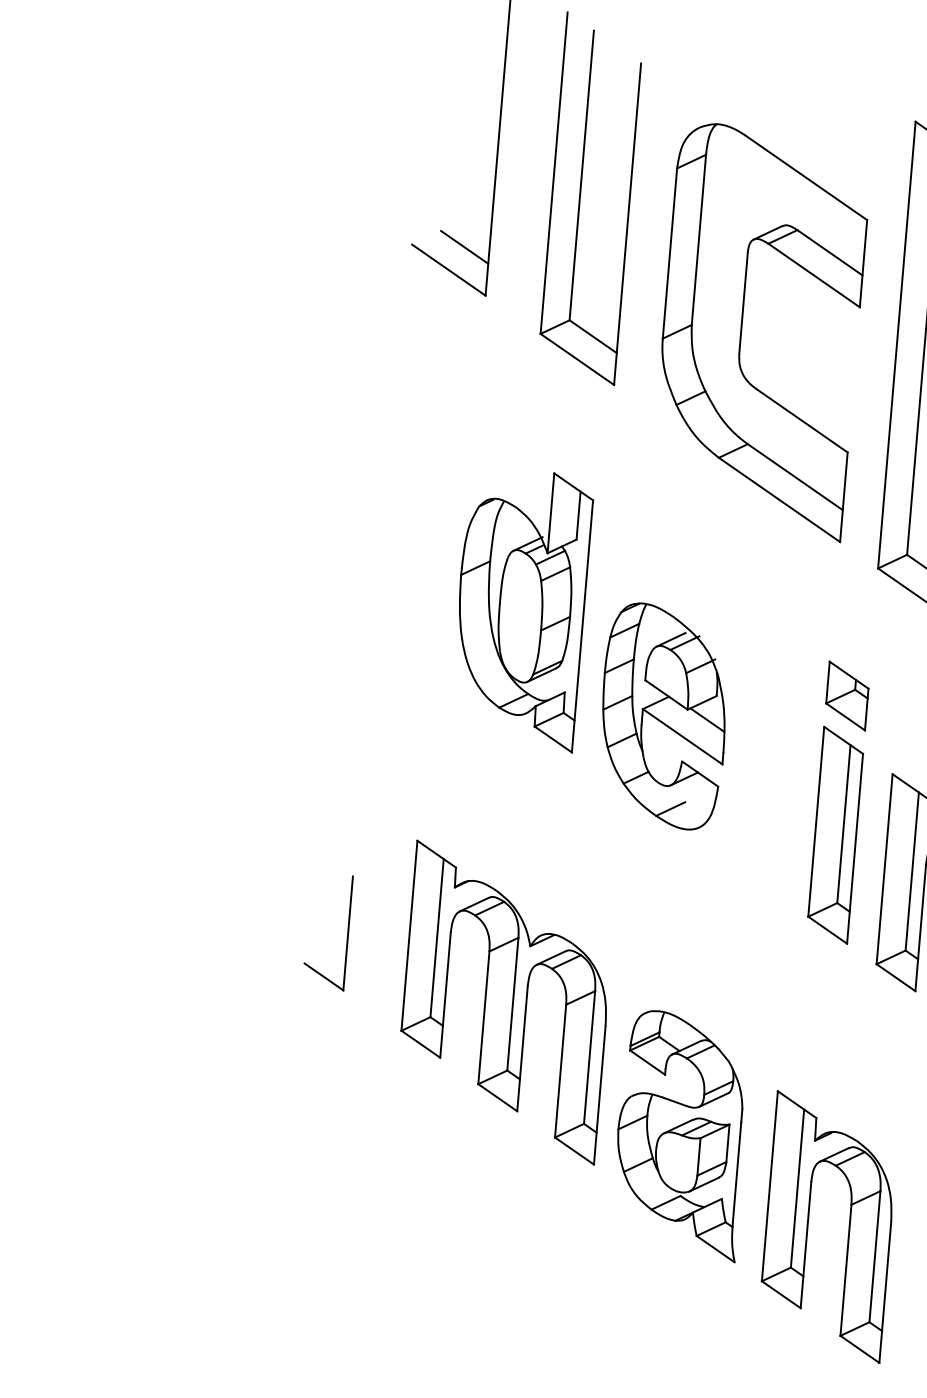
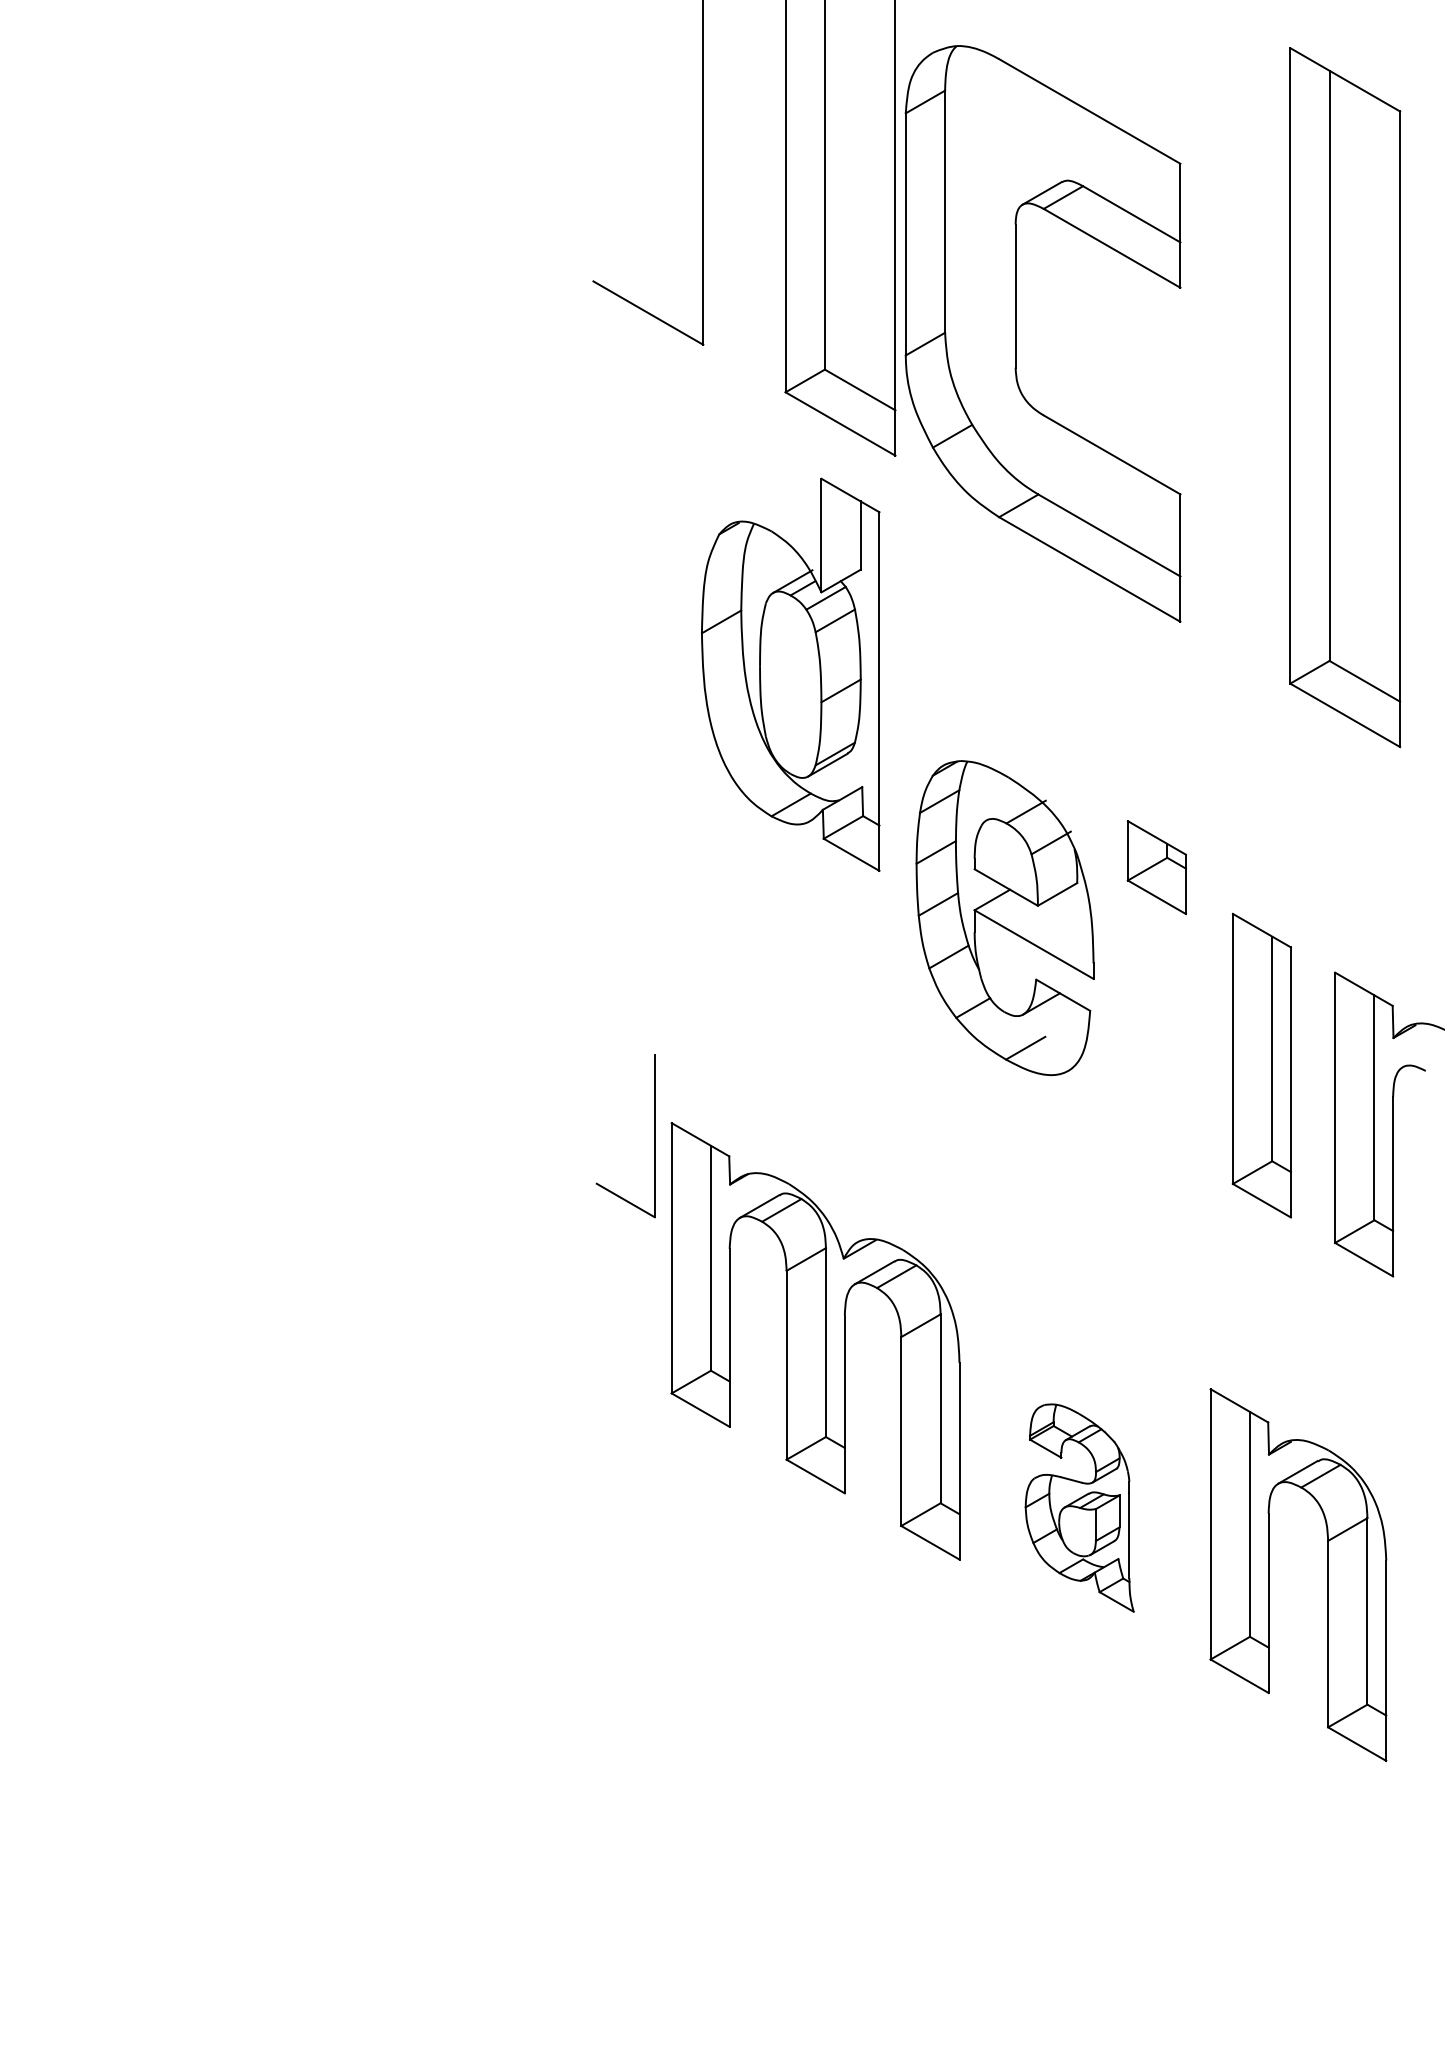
line: (464, 246) -> (667, 278), removed
part: (741, 329) -> (1016, 333), moved
part: (520, 609) -> (790, 674), moved
line: (670, 639) -> (1005, 808), removed
part: (847, 695) -> (1156, 867), moved
line: (707, 719) -> (1066, 917), removed
part: (347, 933) -> (654, 1136), moved
part: (681, 1135) -> (1079, 1507), size x0.6
part: (808, 1224) -> (1269, 1574), moved

